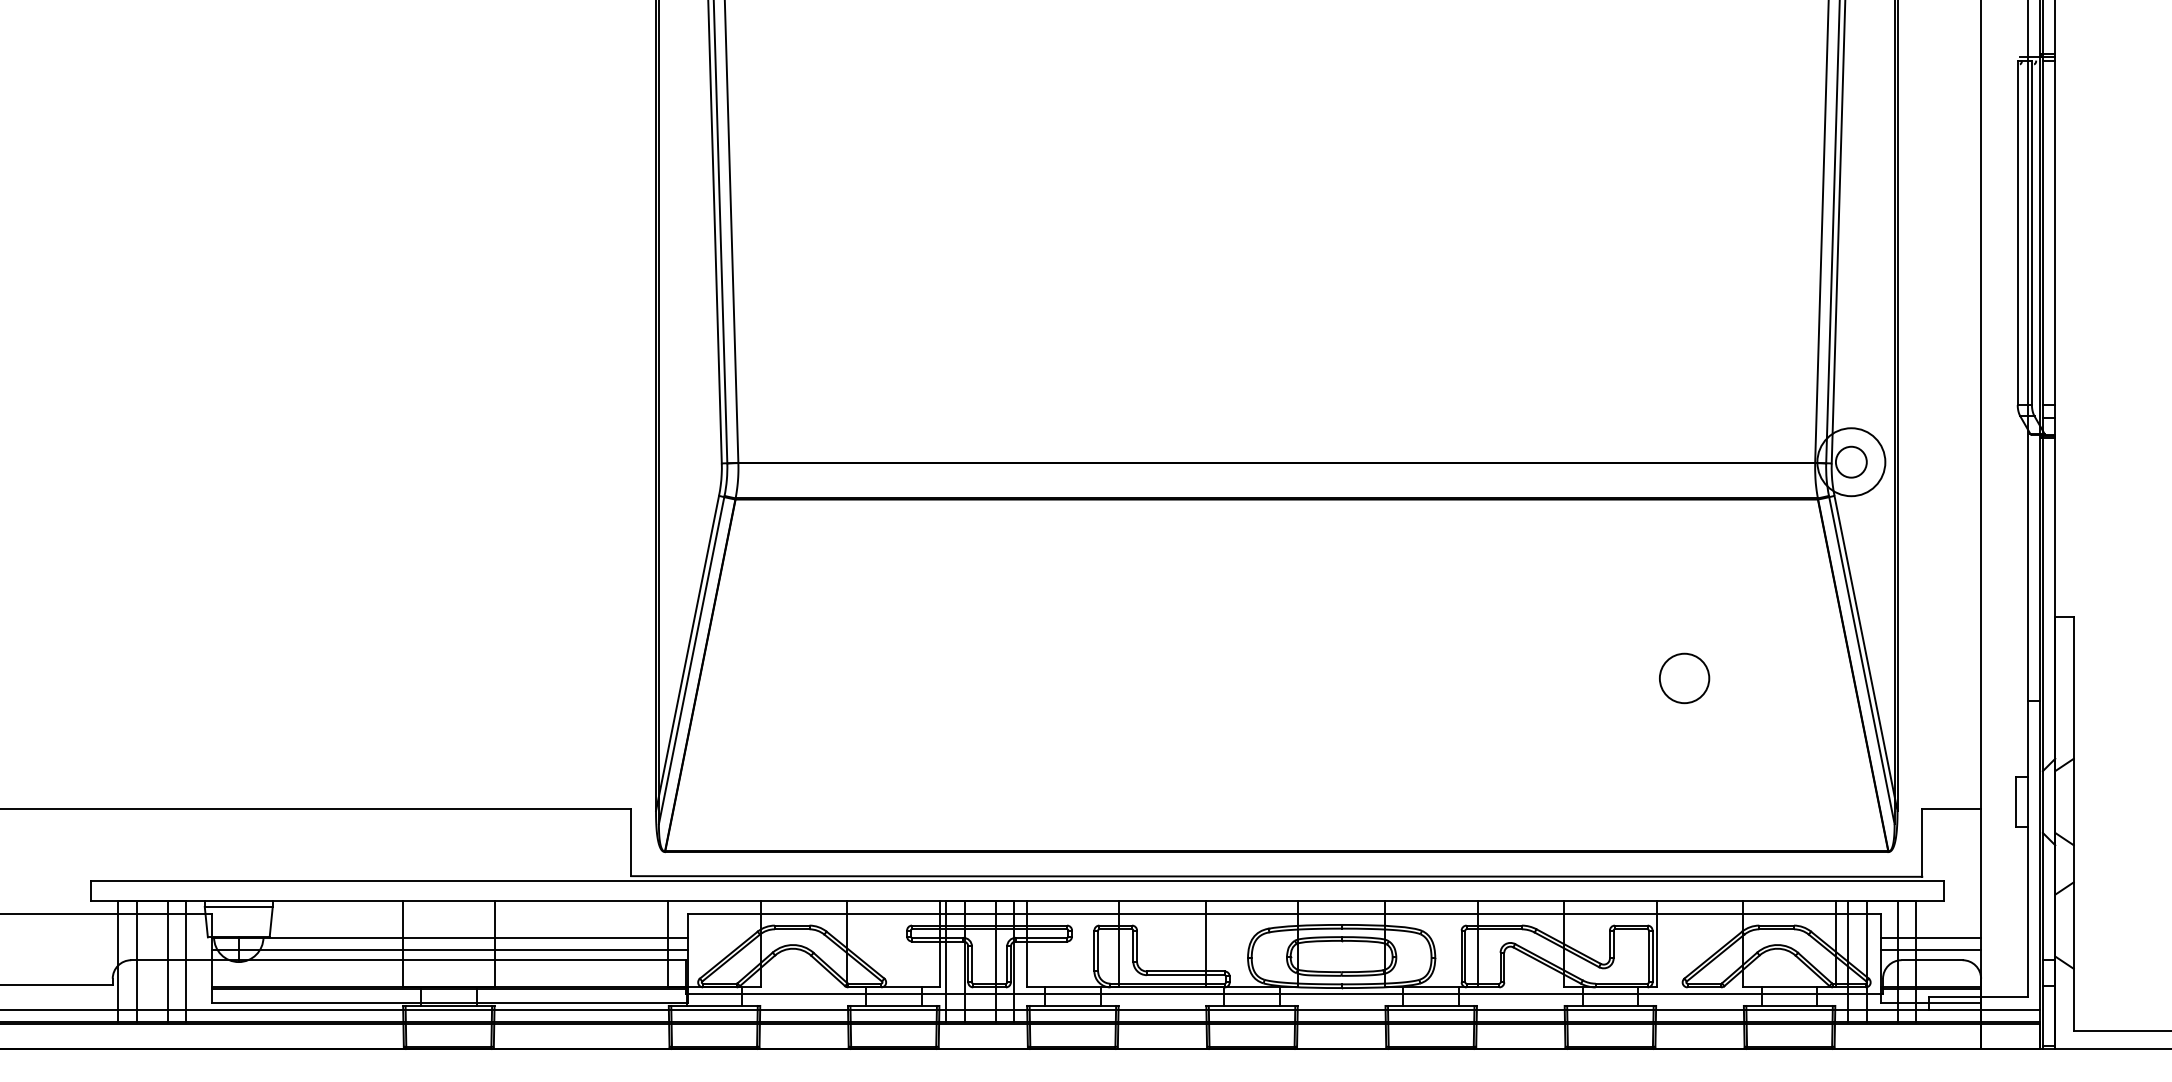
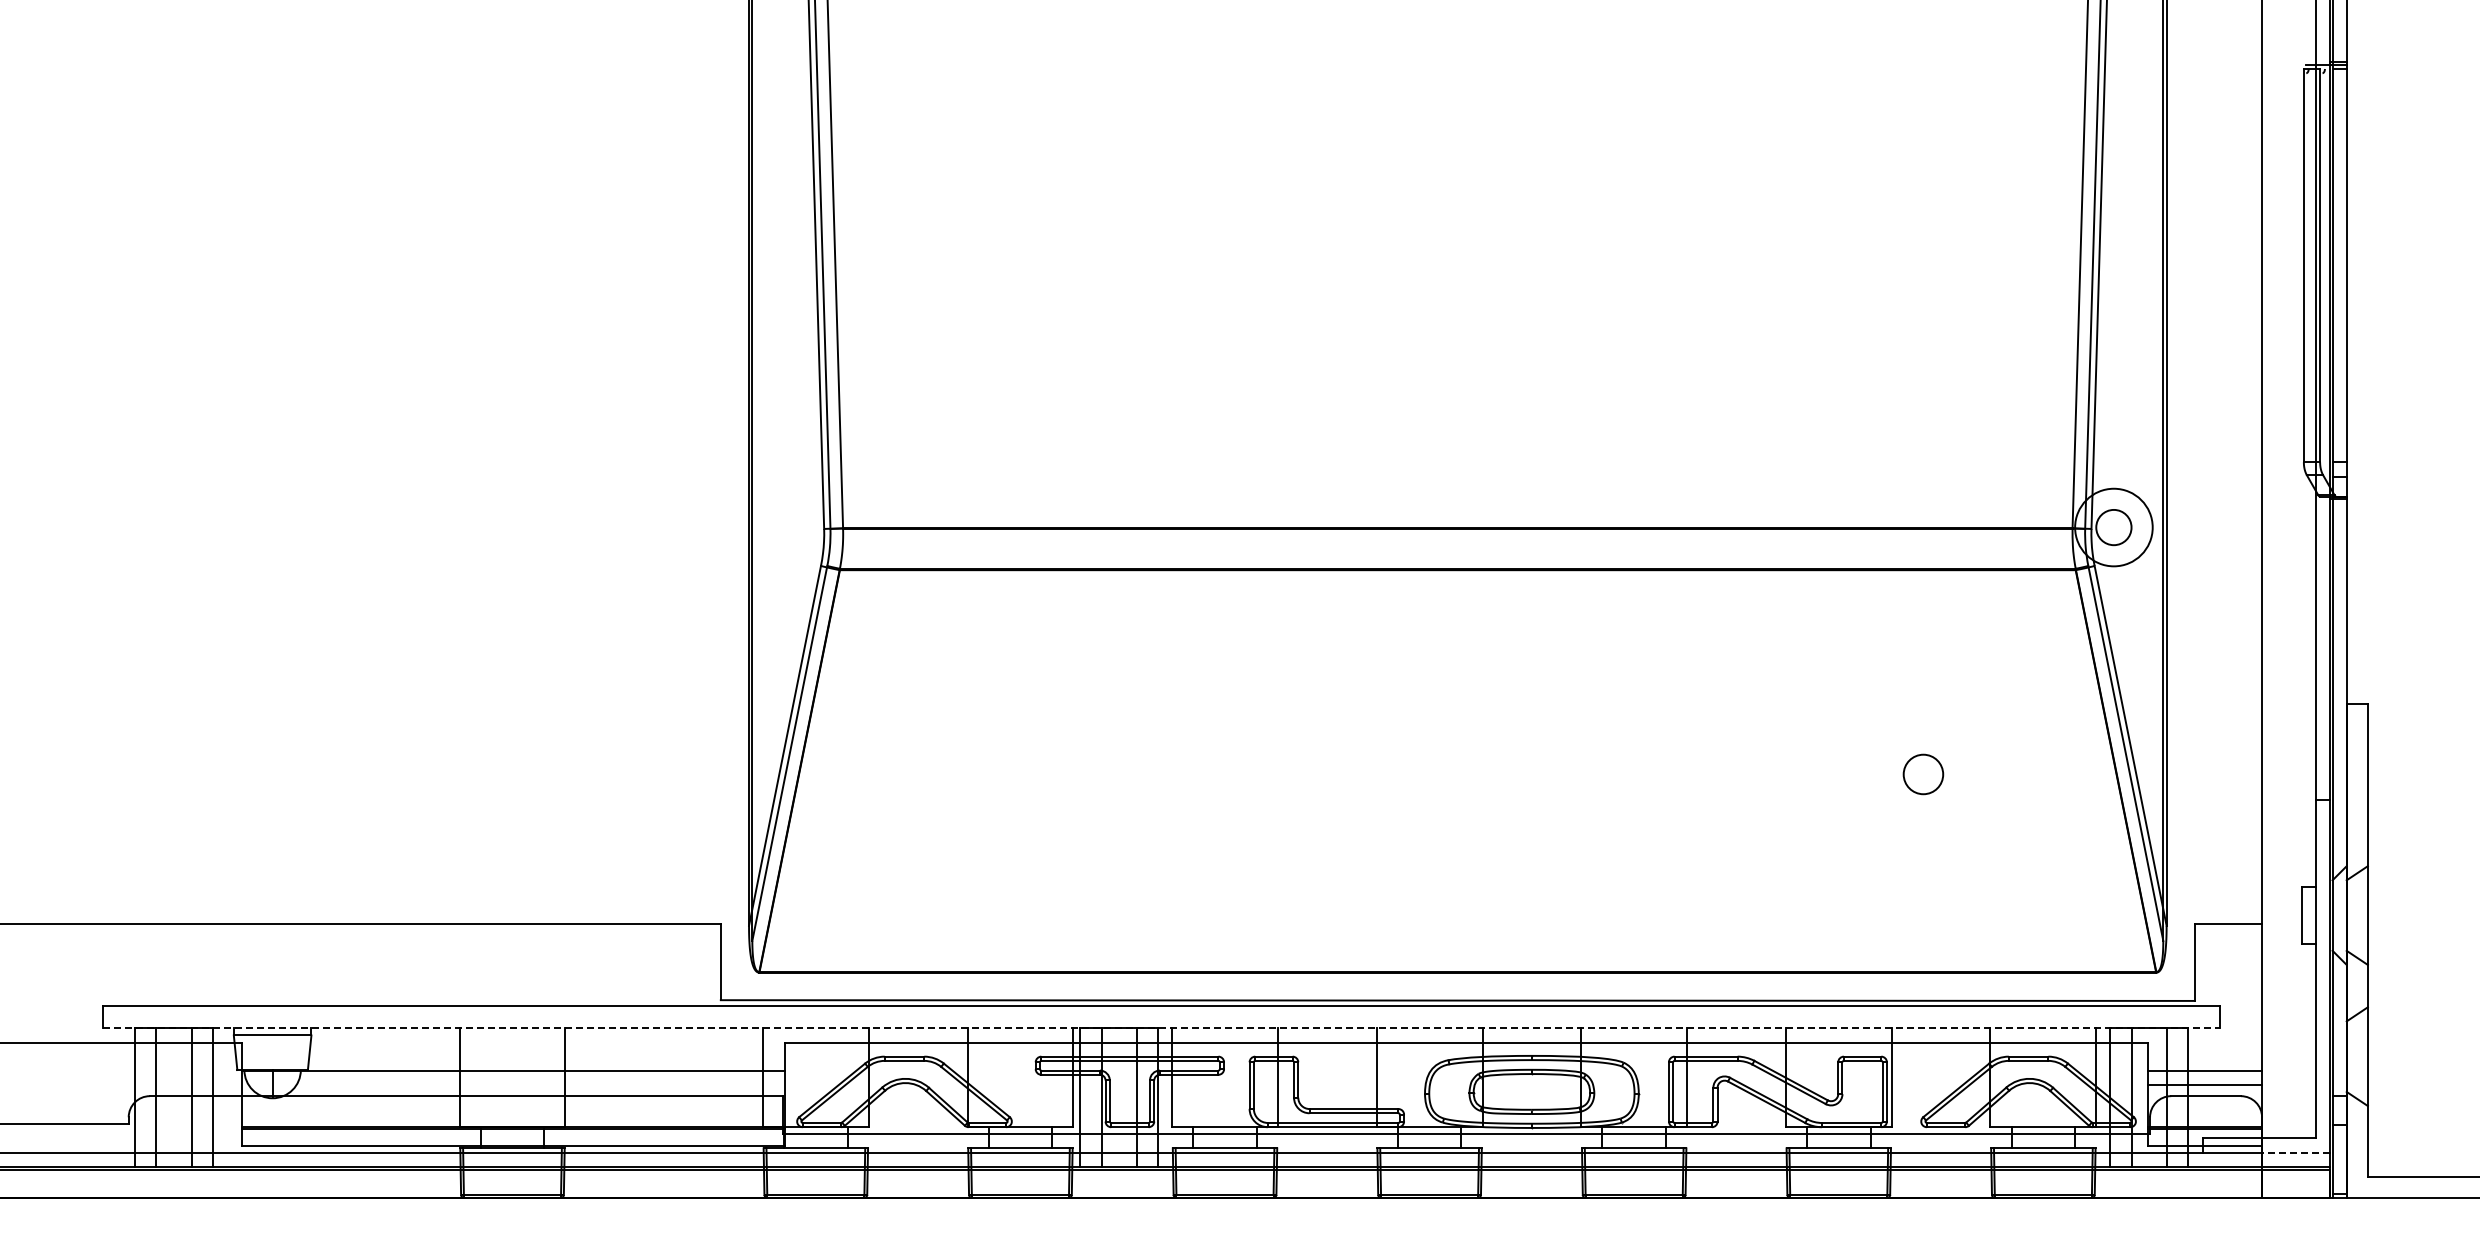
circle: (1684, 678) -> (1923, 774), size x0.7
line: (1018, 900) -> (1162, 1028), solid -> dashed
line: (449, 949) -> (513, 1084), removed
line: (2010, 1009) -> (2295, 1152), solid -> dashed

